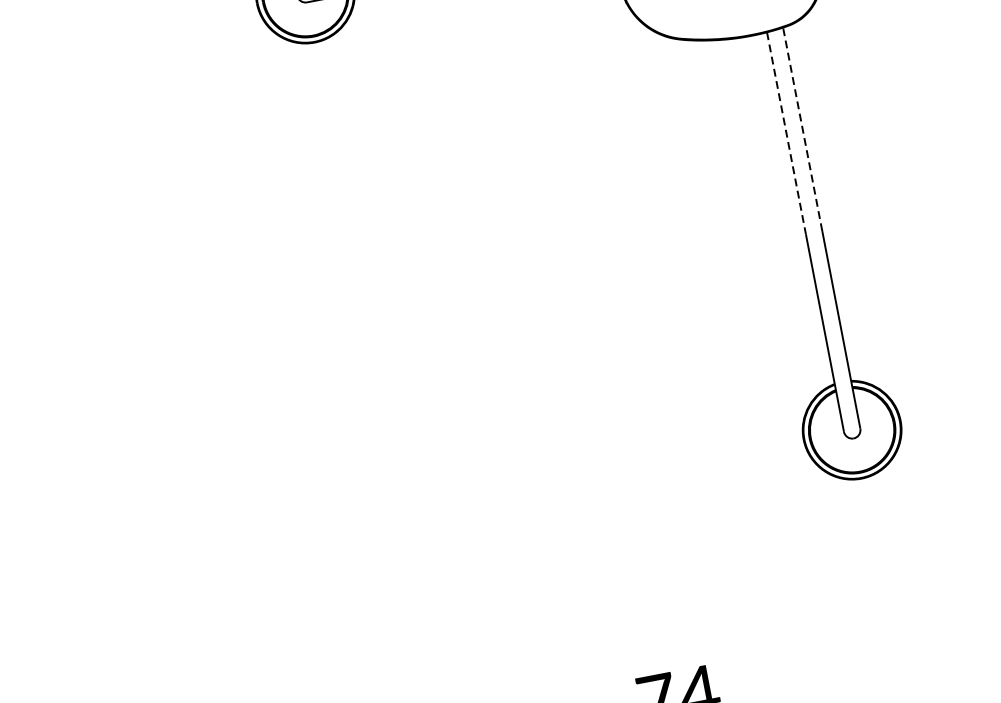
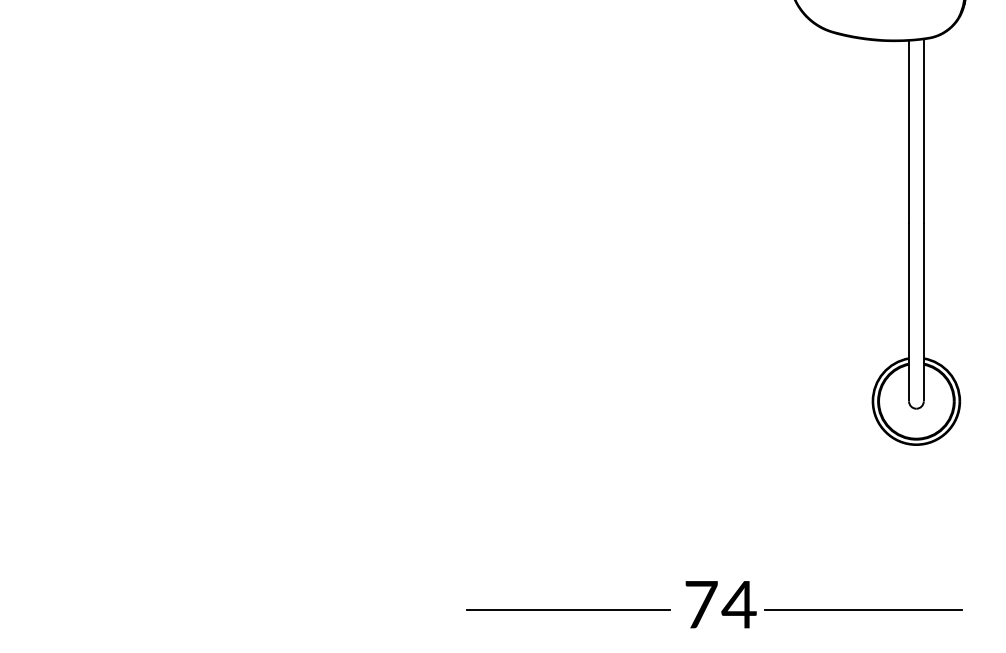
line: (802, 129) -> (923, 131), dashed -> solid
line: (787, 133) -> (909, 132), dashed -> solid
line: (838, 673) -> (863, 610), added

